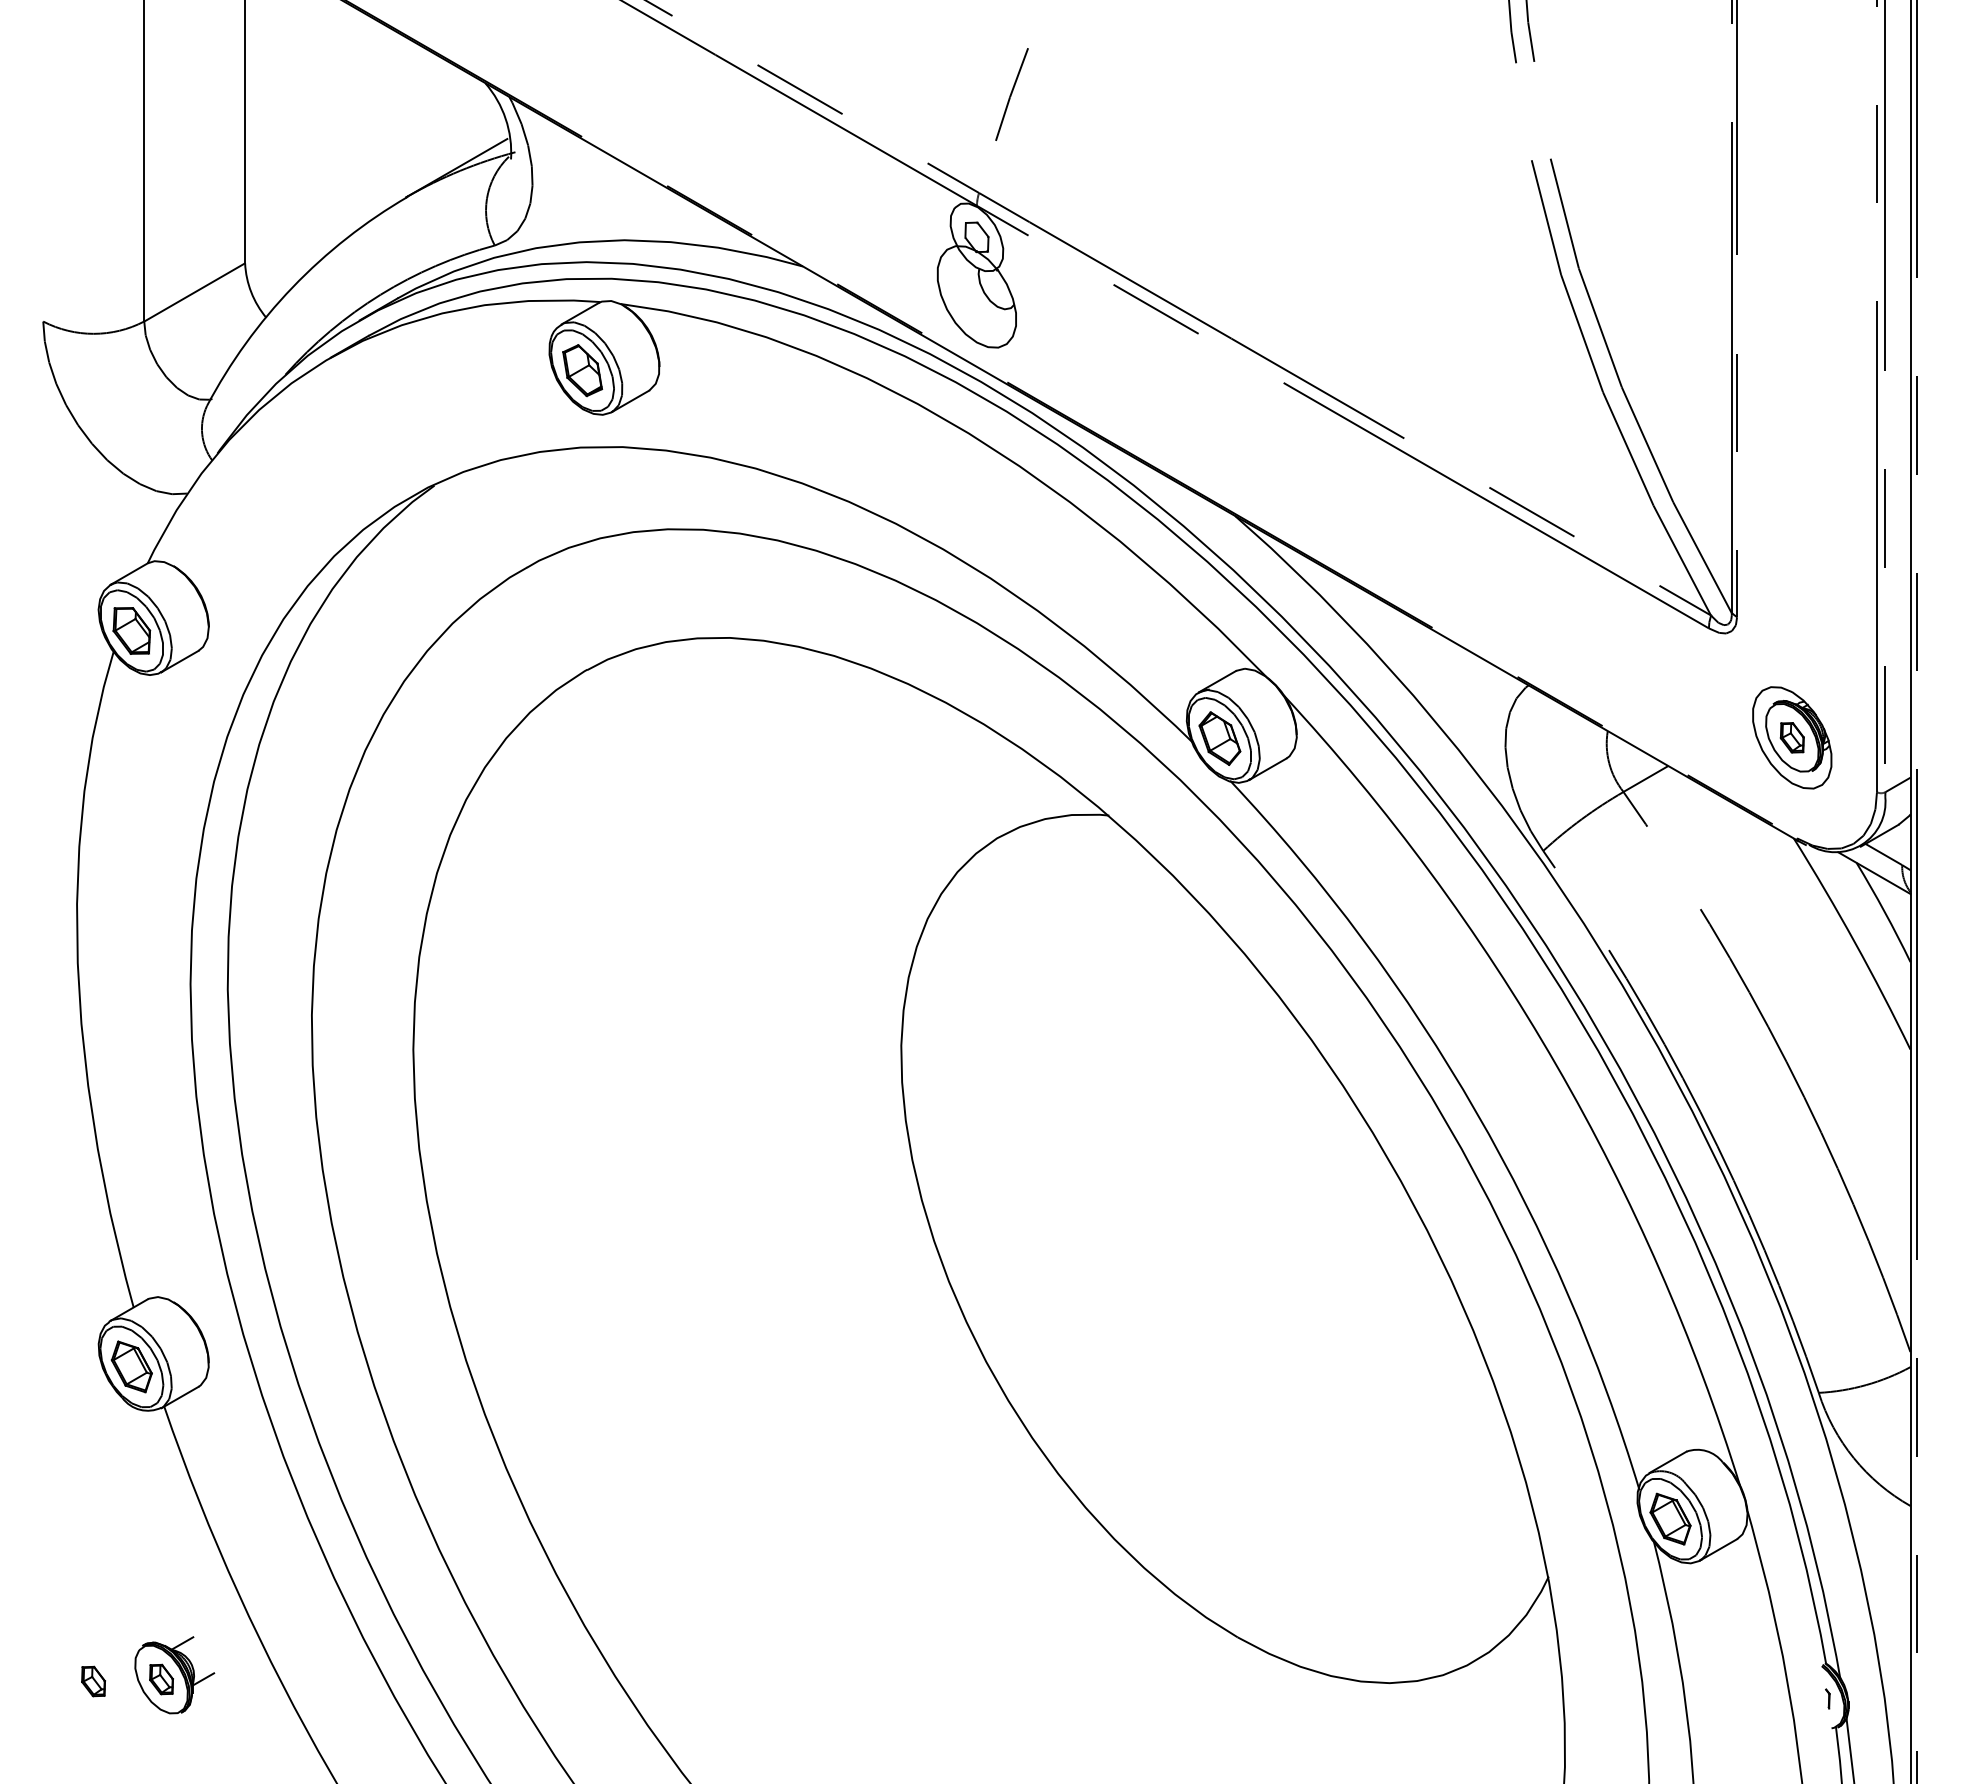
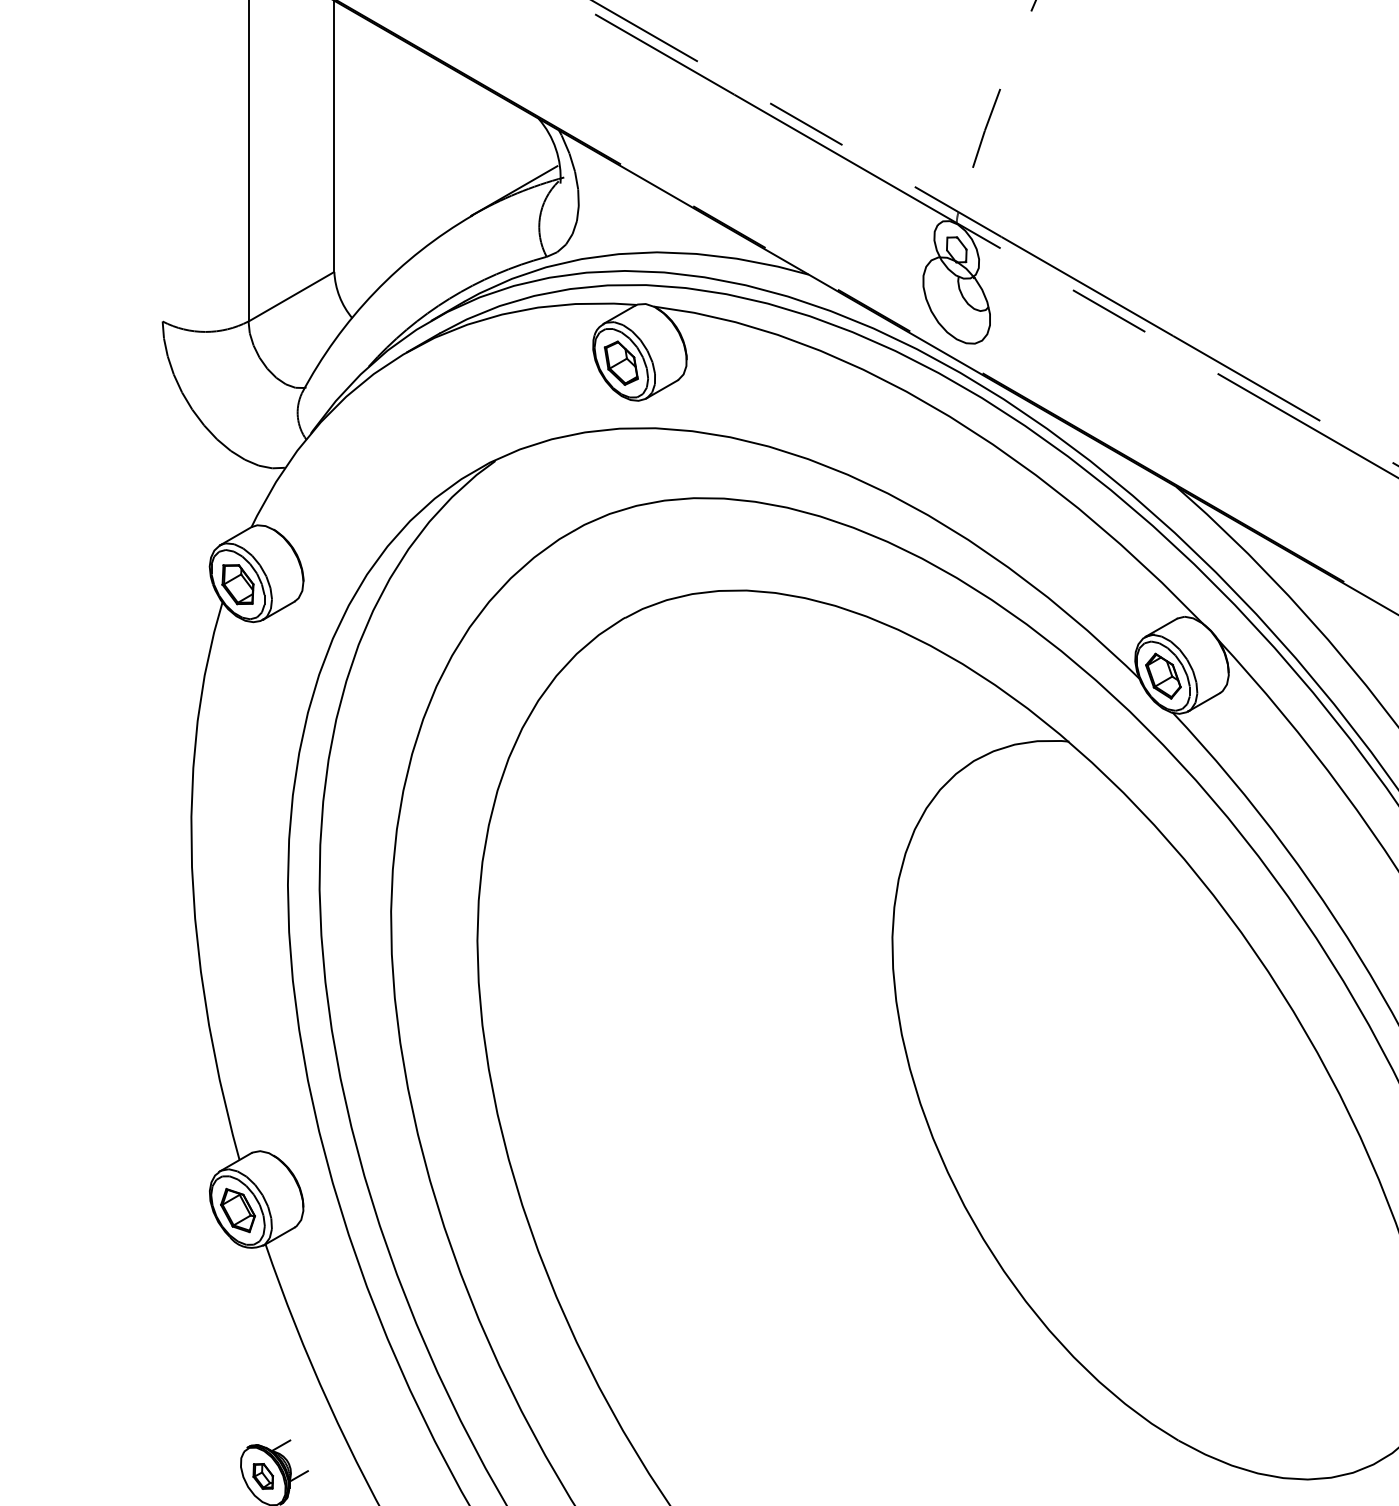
part: (93, 1681) -> (205, 1478), removed

